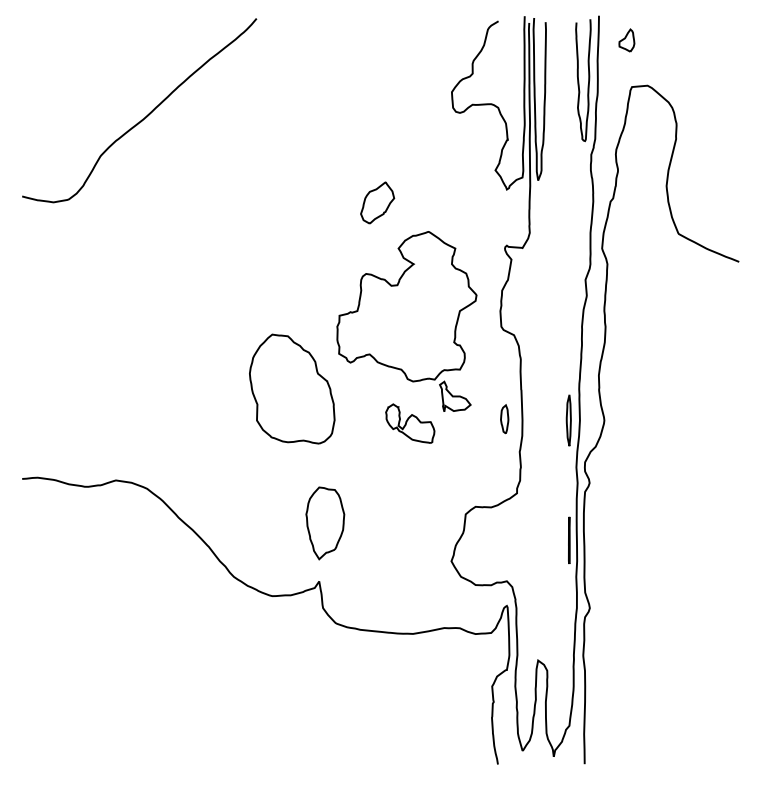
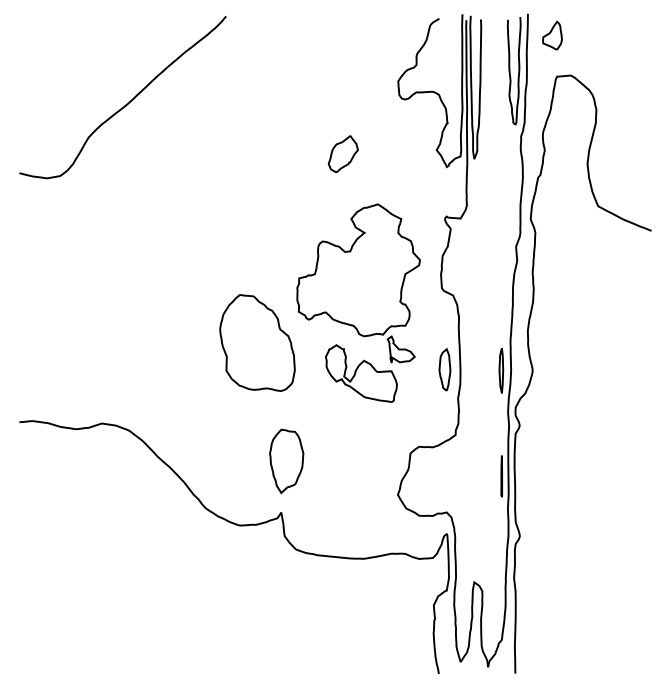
part: (626, 40) -> (552, 35), size x1.43
part: (377, 202) -> (343, 153), moved
part: (504, 418) -> (444, 368), size x1.67
part: (410, 423) -> (361, 373), size x1.67

